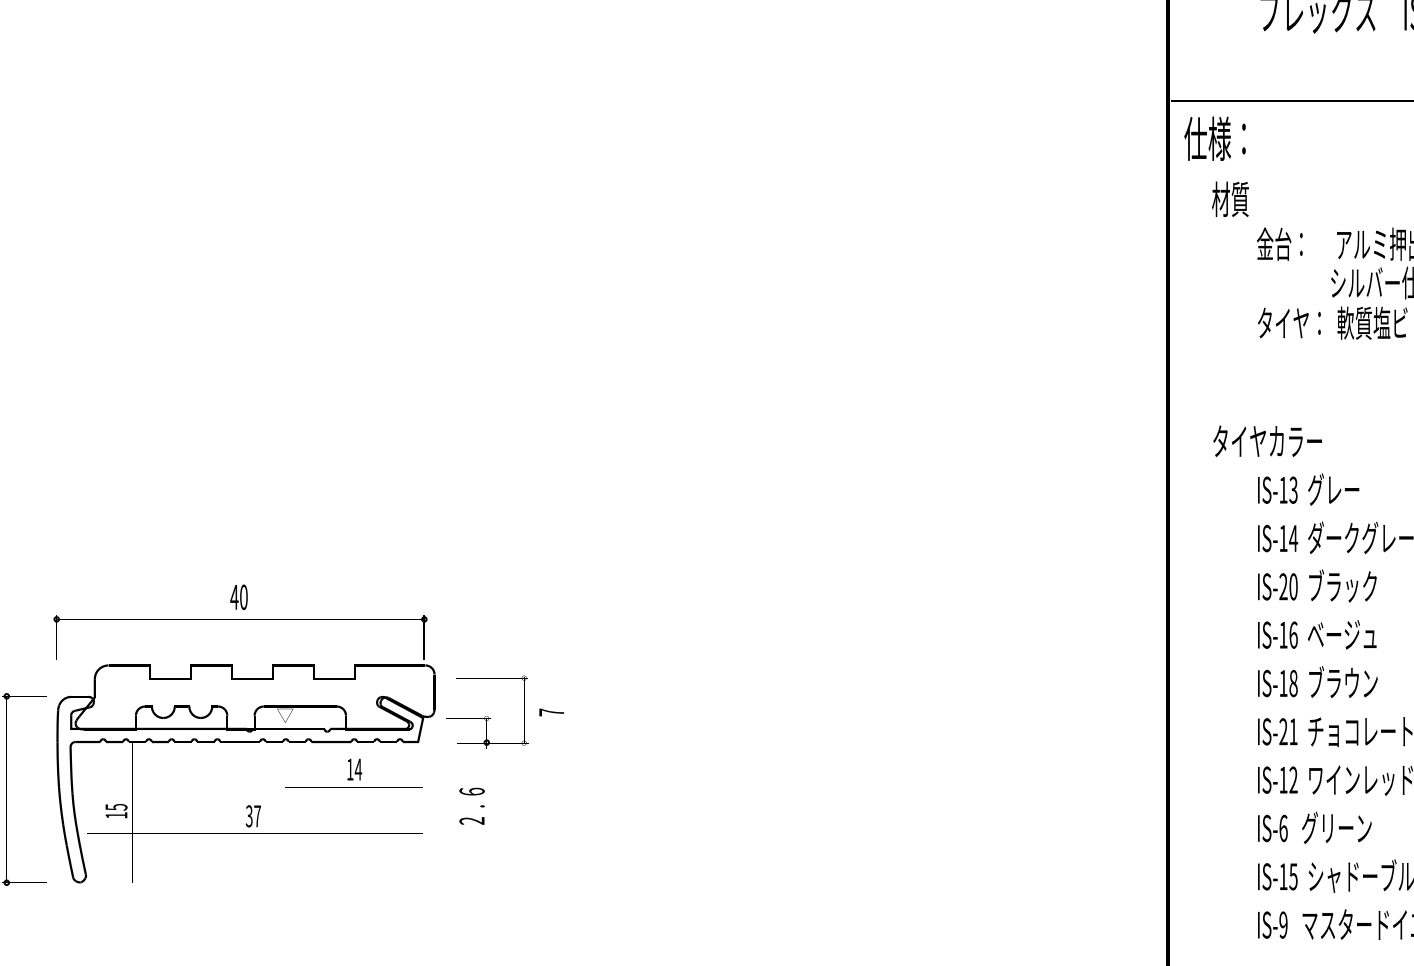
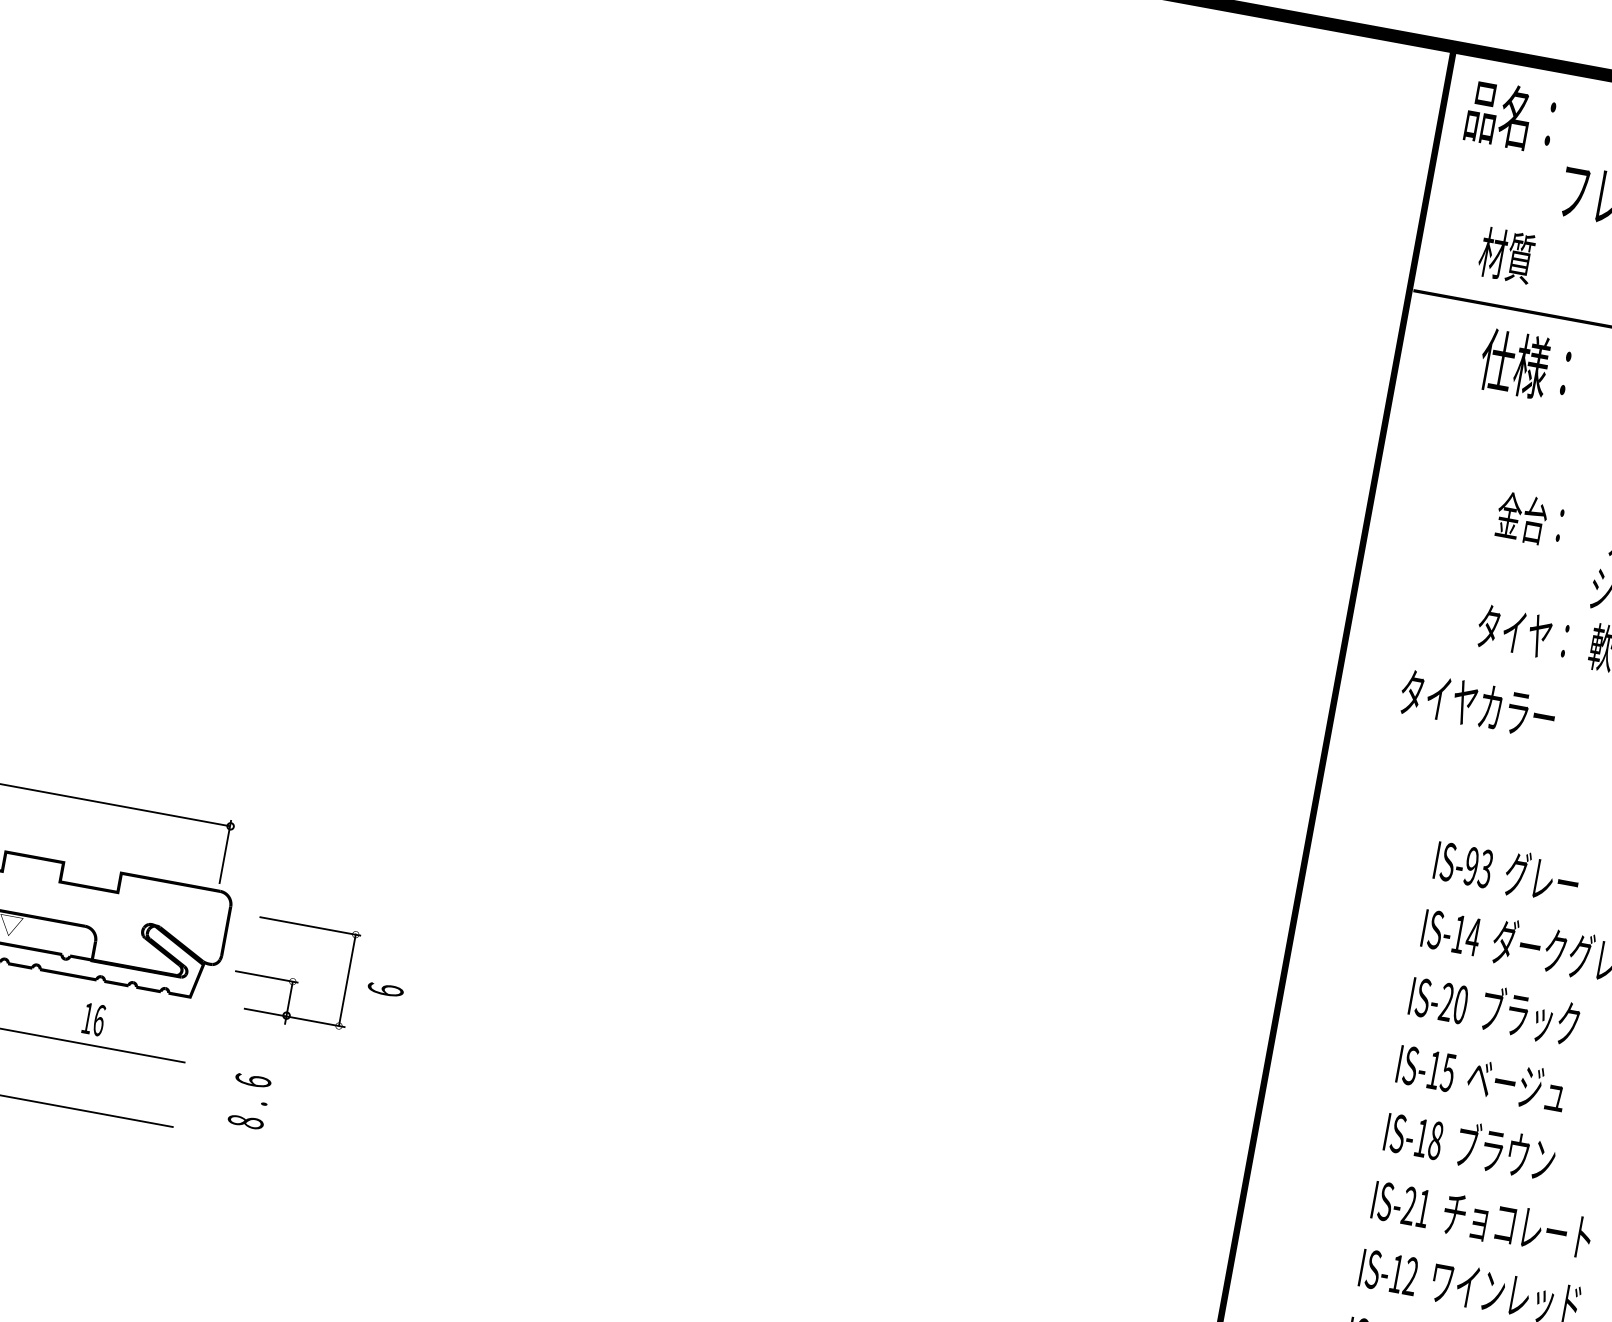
text: (1214, 138) -> (1524, 365), moved
text: (1230, 198) -> (1506, 254), moved
text: (1267, 440) -> (1478, 703), moved
text: (1283, 489) -> (1471, 865), IS-13 -> IS-93
text: (1293, 634) -> (1448, 1071), IS-16 -> IS-15
text: (551, 712) -> (385, 990), 7 -> 6
text: (358, 769) -> (99, 1020), 14 -> 16
text: (471, 820) -> (245, 1121), 2 -> 8

